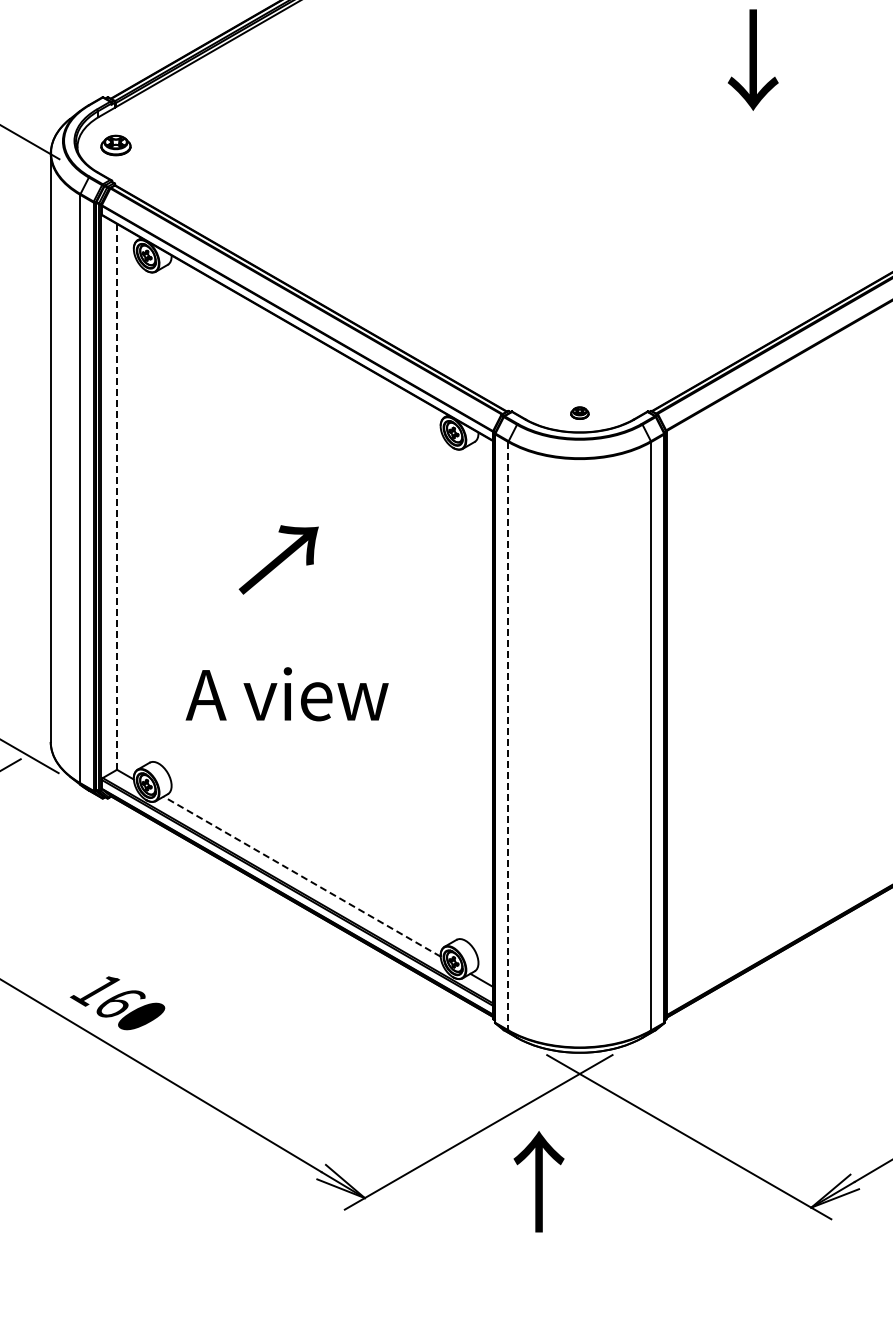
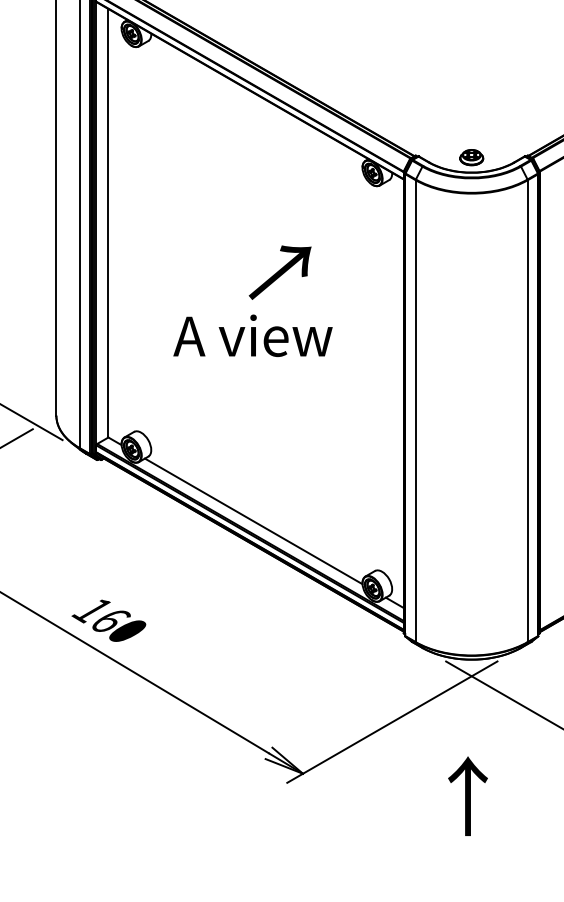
part: (579, 412) -> (471, 156), size x1.67
line: (116, 496) -> (107, 222), dashed -> solid
text: (278, 559) -> (279, 272), moved
text: (286, 694) -> (252, 335), moved
line: (508, 736) -> (415, 411), dashed -> solid
line: (302, 876) -> (254, 521), dashed -> solid
text: (538, 1181) -> (467, 796), moved

